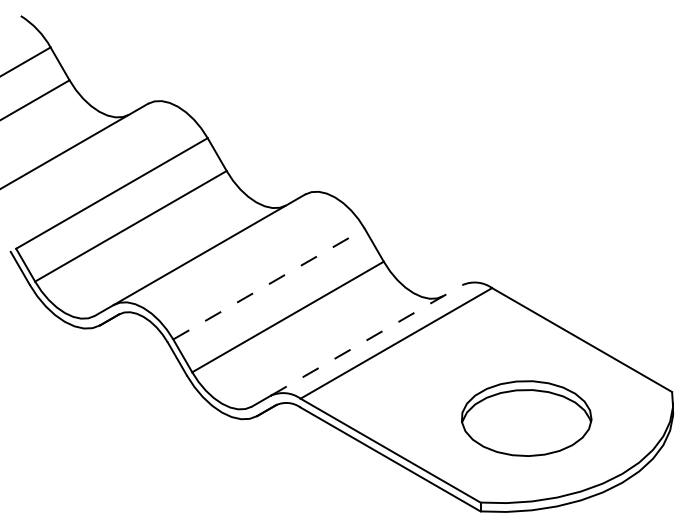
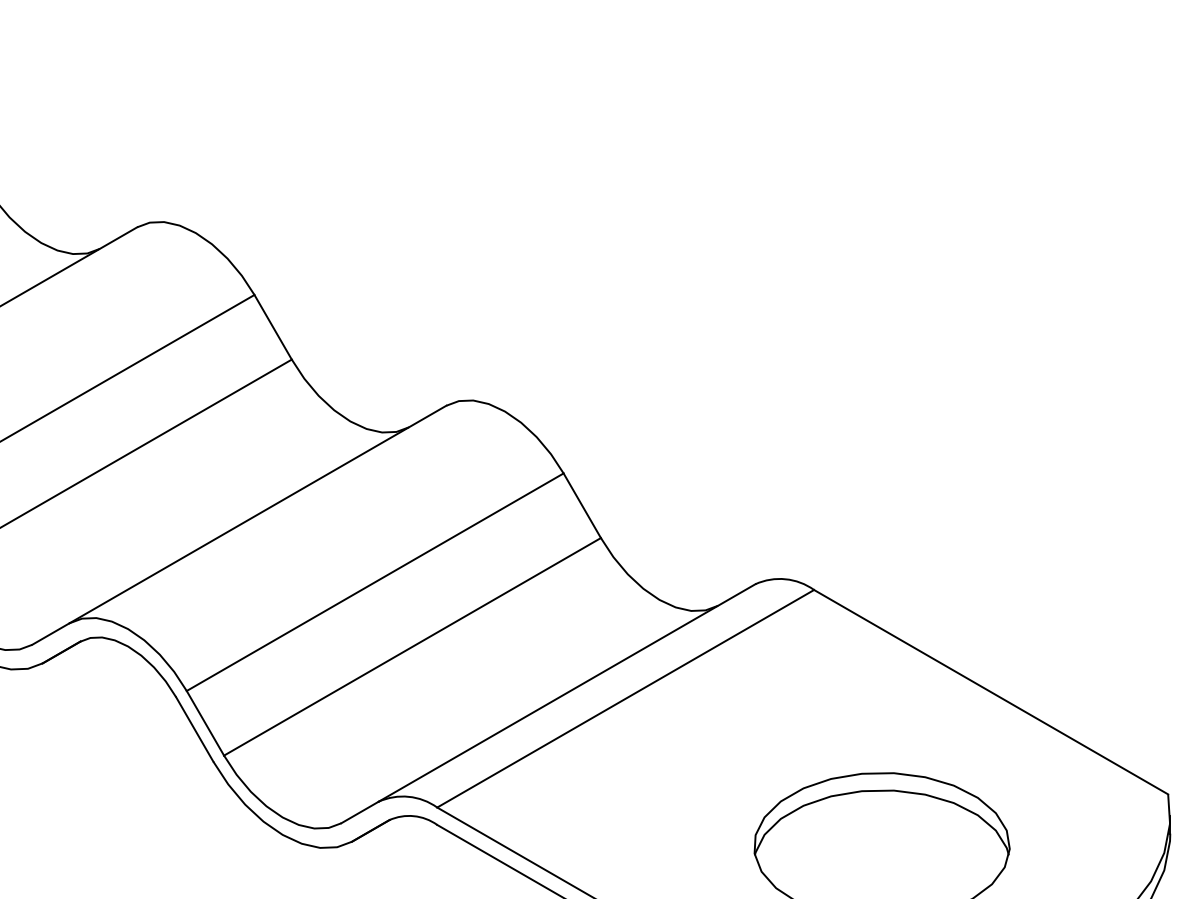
line: (269, 284) -> (376, 582), dashed -> solid
line: (366, 340) -> (566, 693), dashed -> solid

